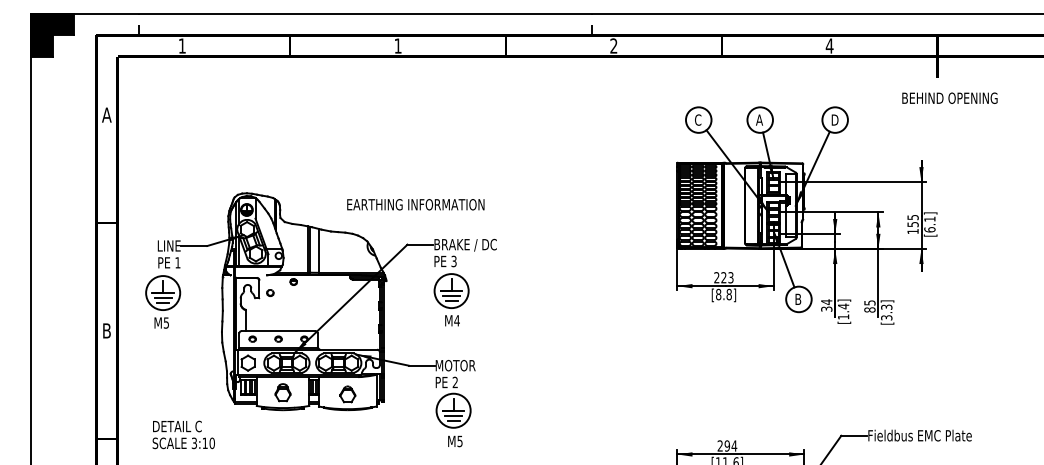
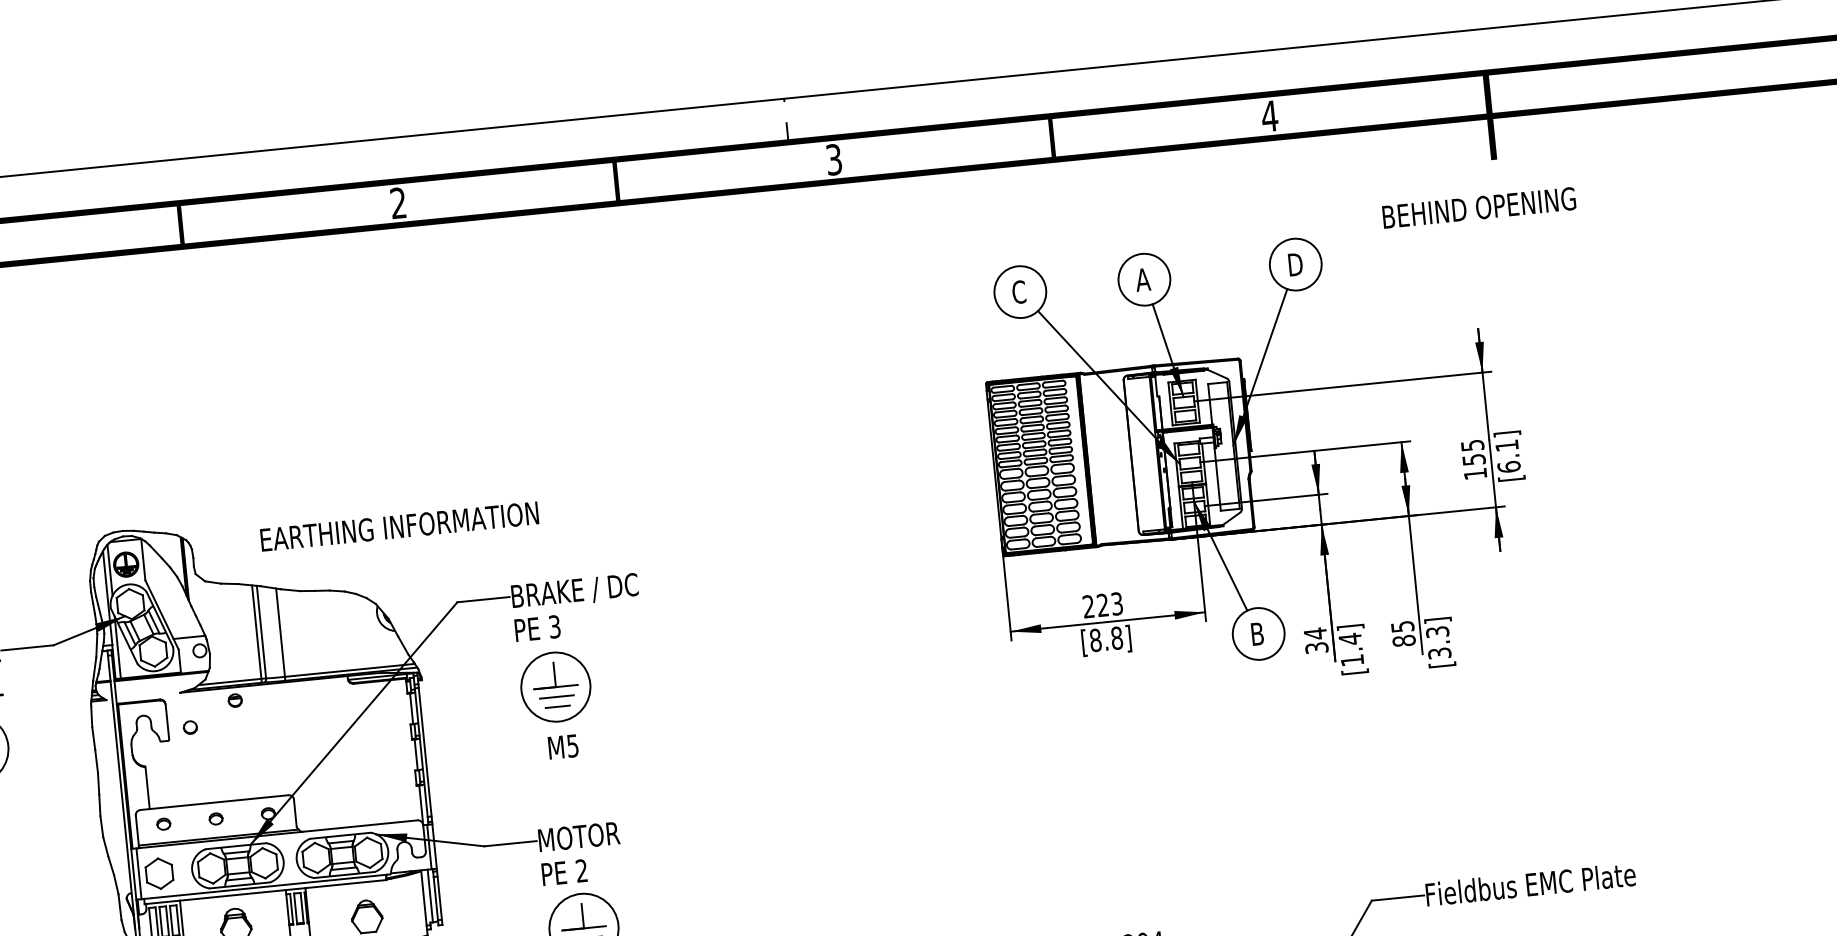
text: (397, 45) -> (397, 202), 1 -> 2
text: (613, 45) -> (833, 158), 2 -> 3
text: (949, 97) -> (1478, 206), moved
text: (415, 204) -> (398, 526), moved
text: (456, 320) -> (571, 745), M4 -> M5

